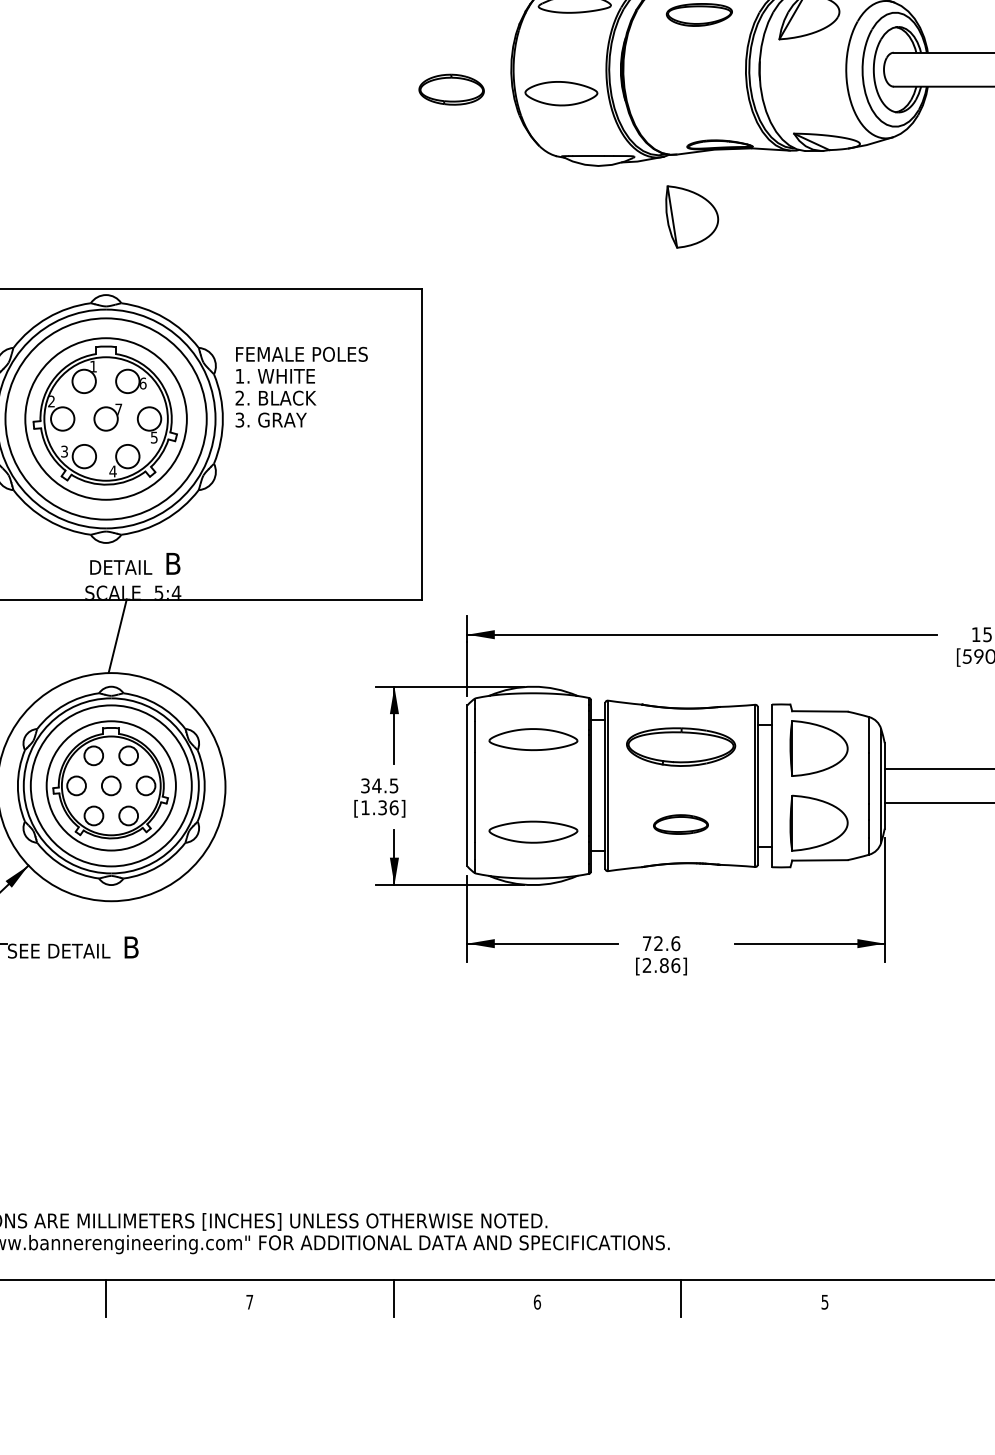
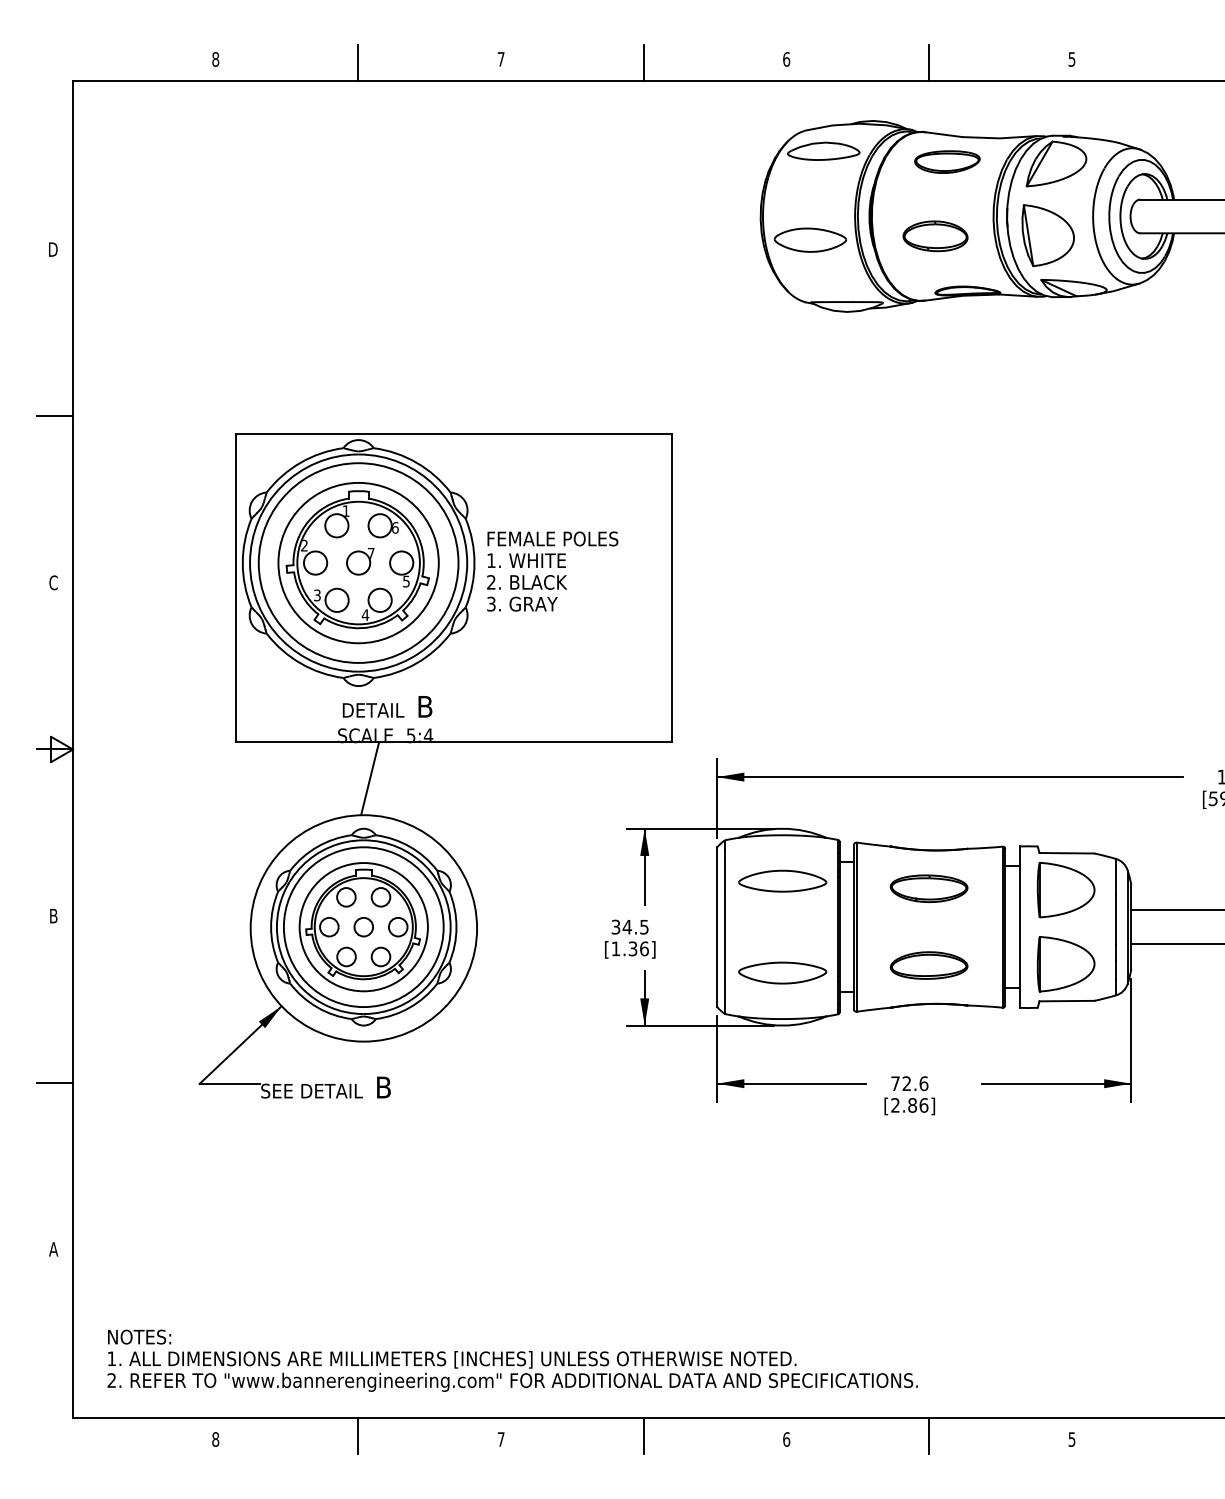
part: (451, 89) -> (935, 236), moved
part: (691, 216) -> (1047, 235), moved
text: (301, 387) -> (552, 571), moved
part: (680, 746) -> (928, 888), size x0.71
part: (680, 824) -> (928, 965), size x1.43

